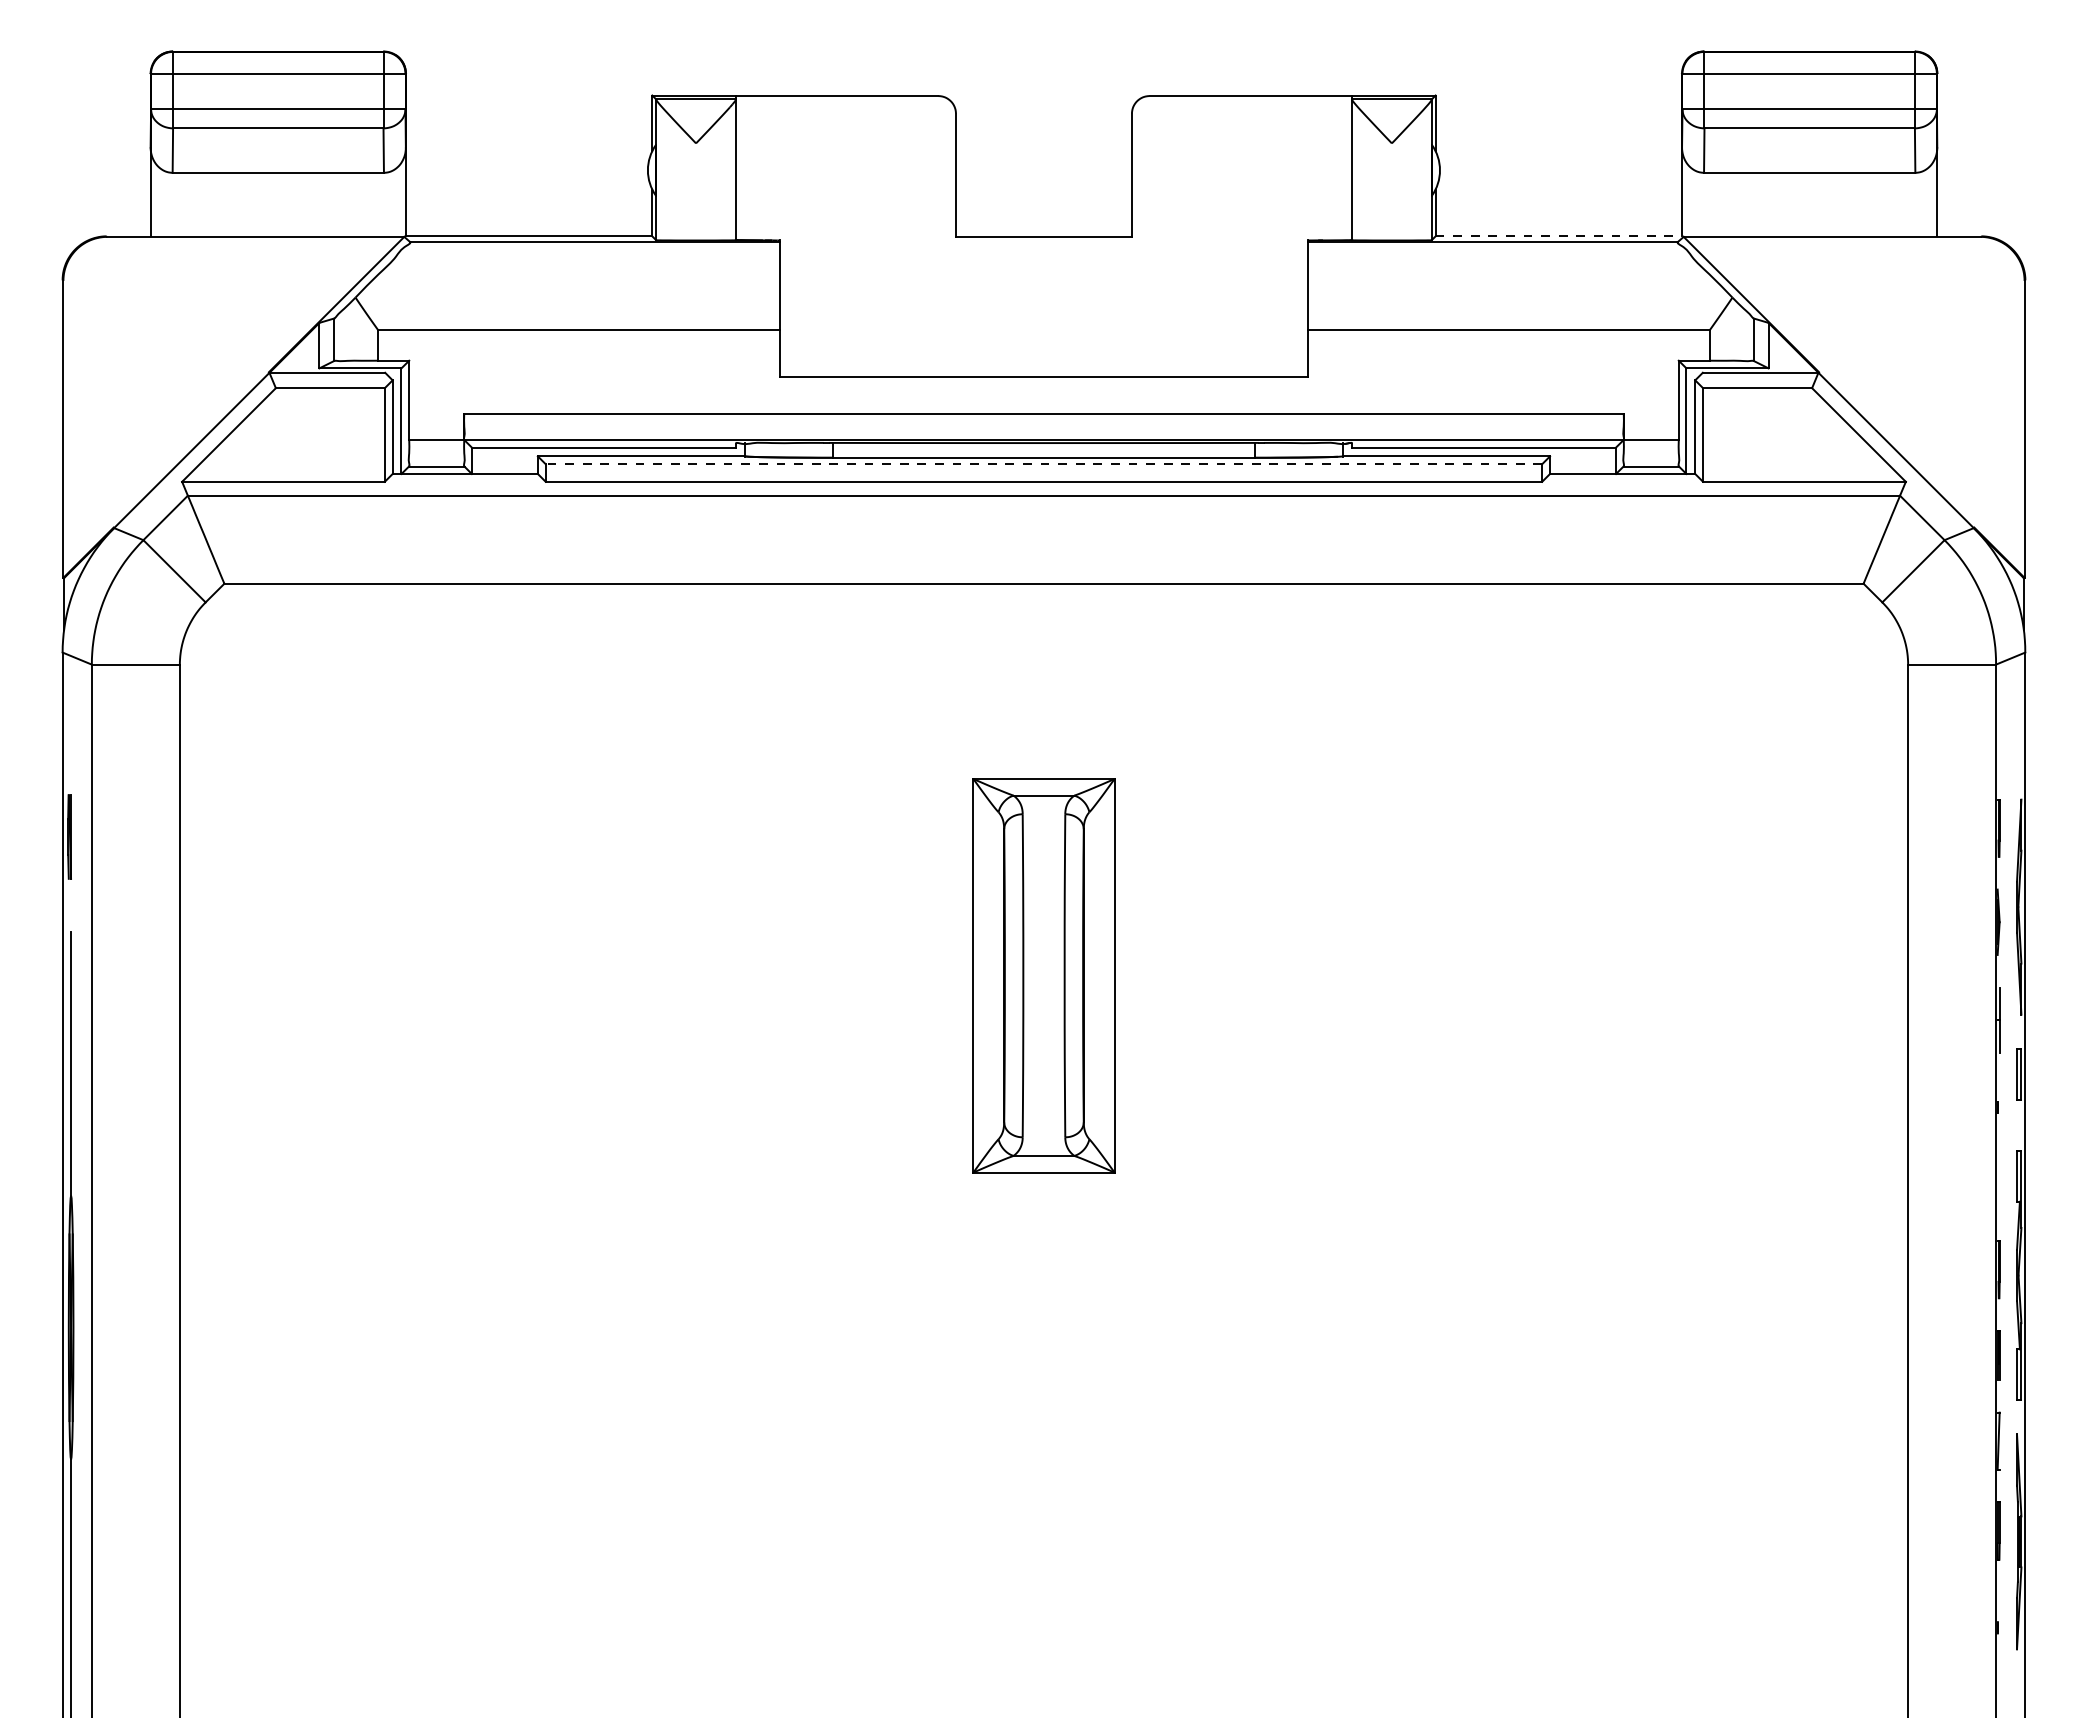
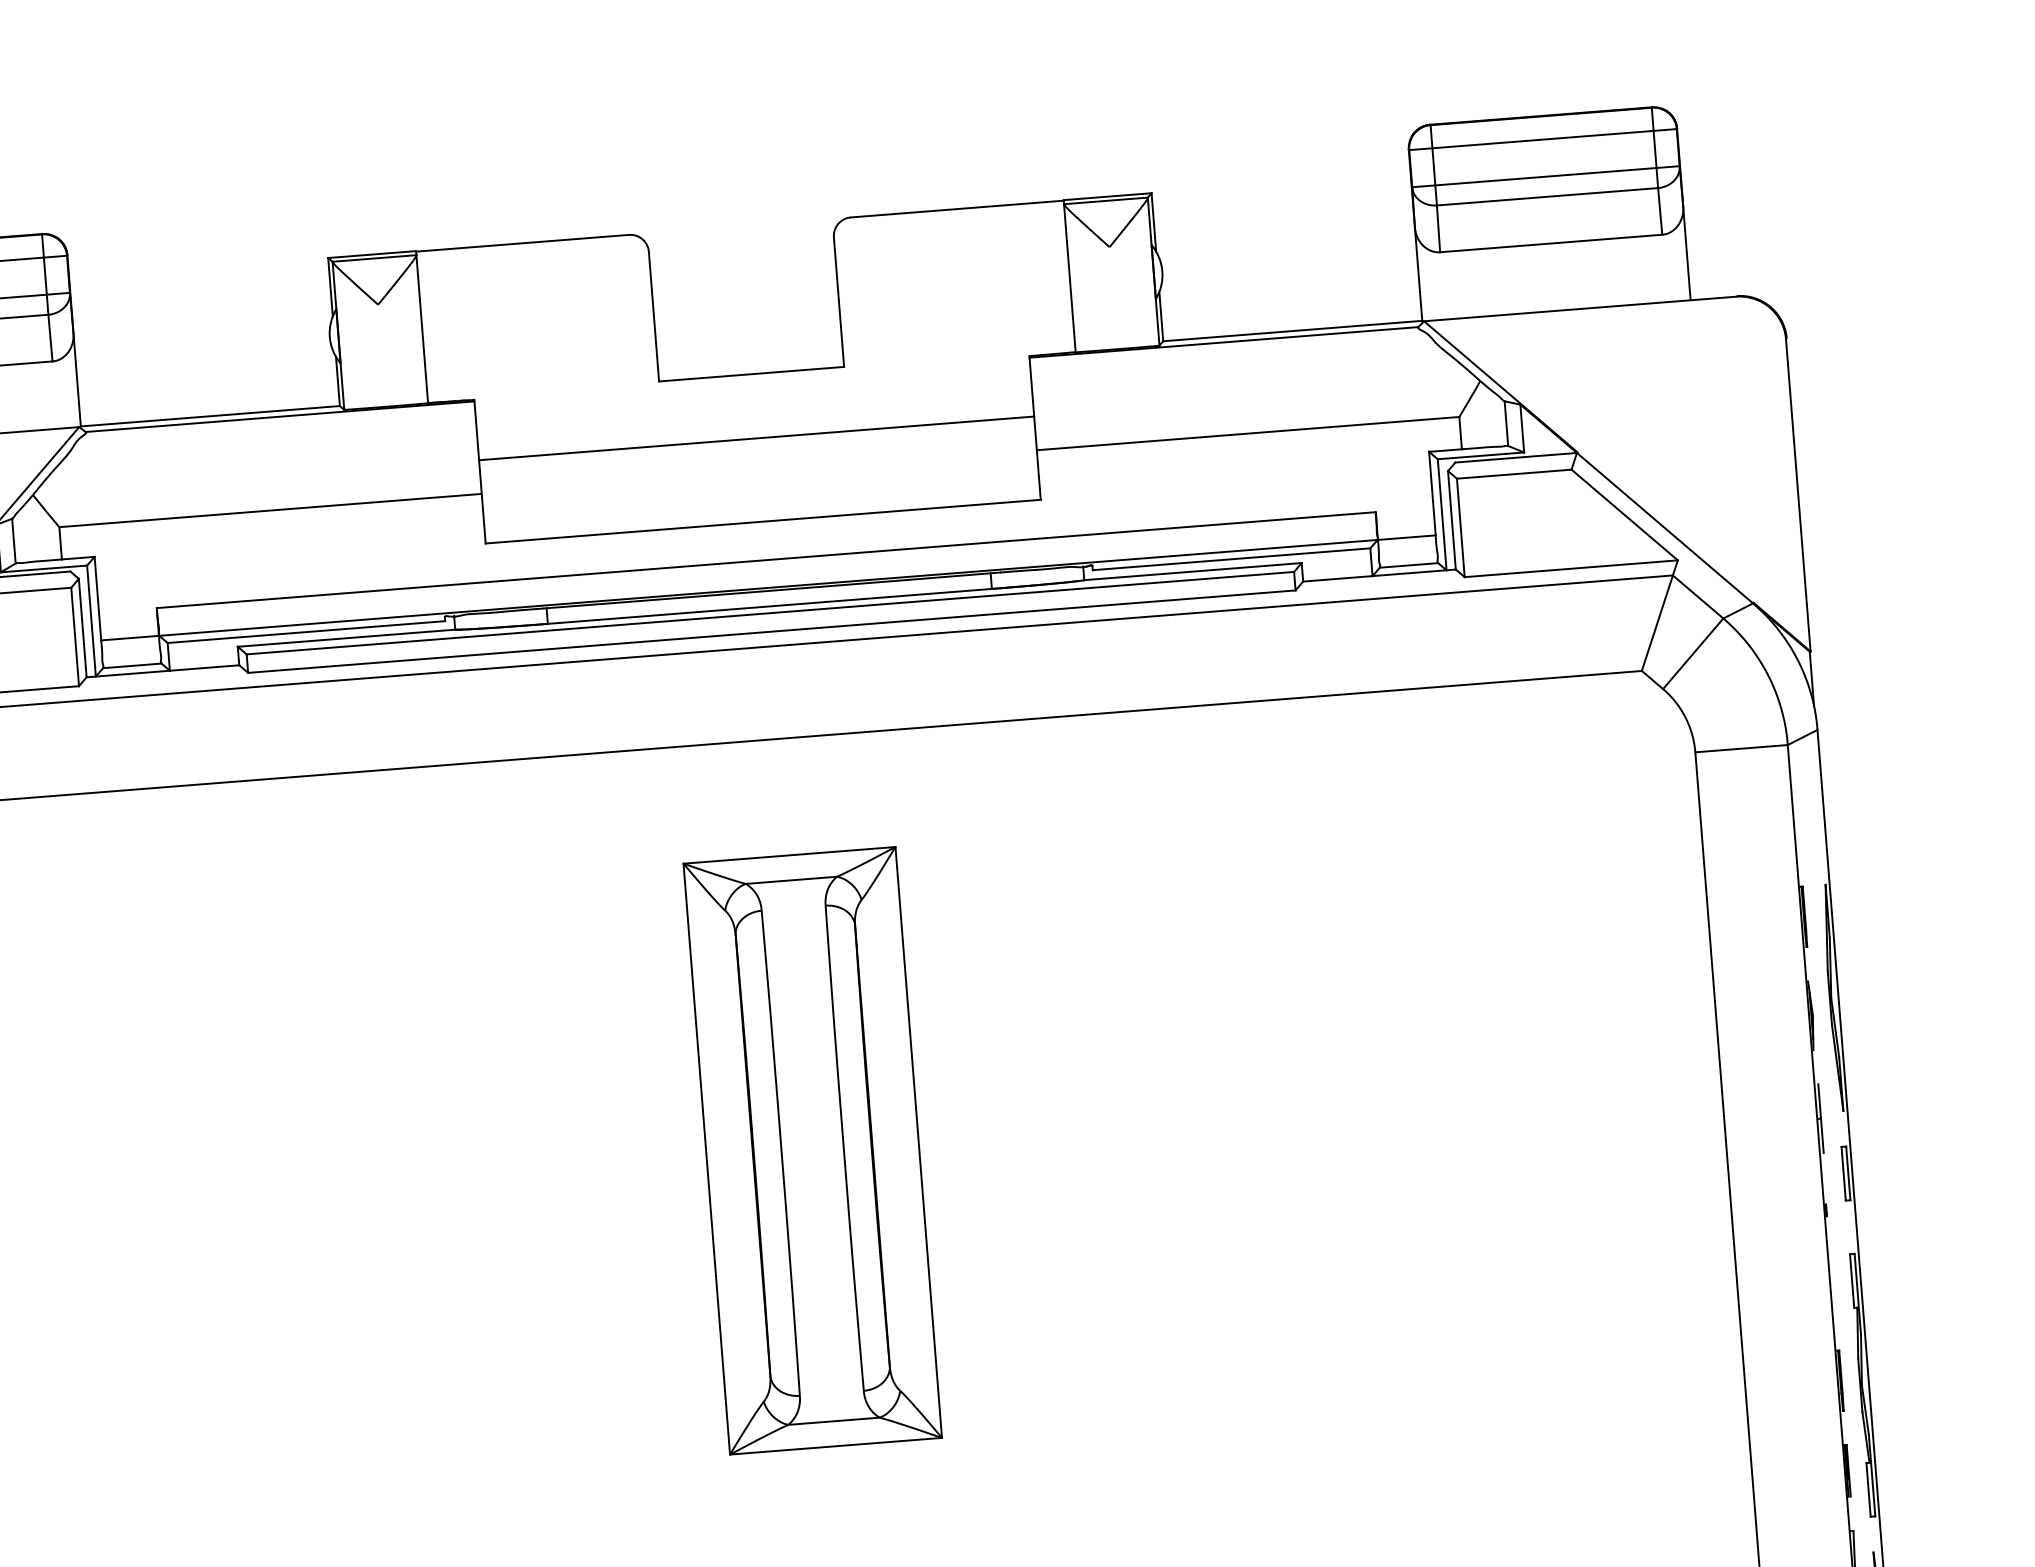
line: (1559, 236) -> (1293, 331), dashed -> solid
line: (1043, 297) -> (756, 437), added
line: (1043, 464) -> (769, 613), dashed -> solid
part: (1043, 975) -> (812, 1150), size x1.43

